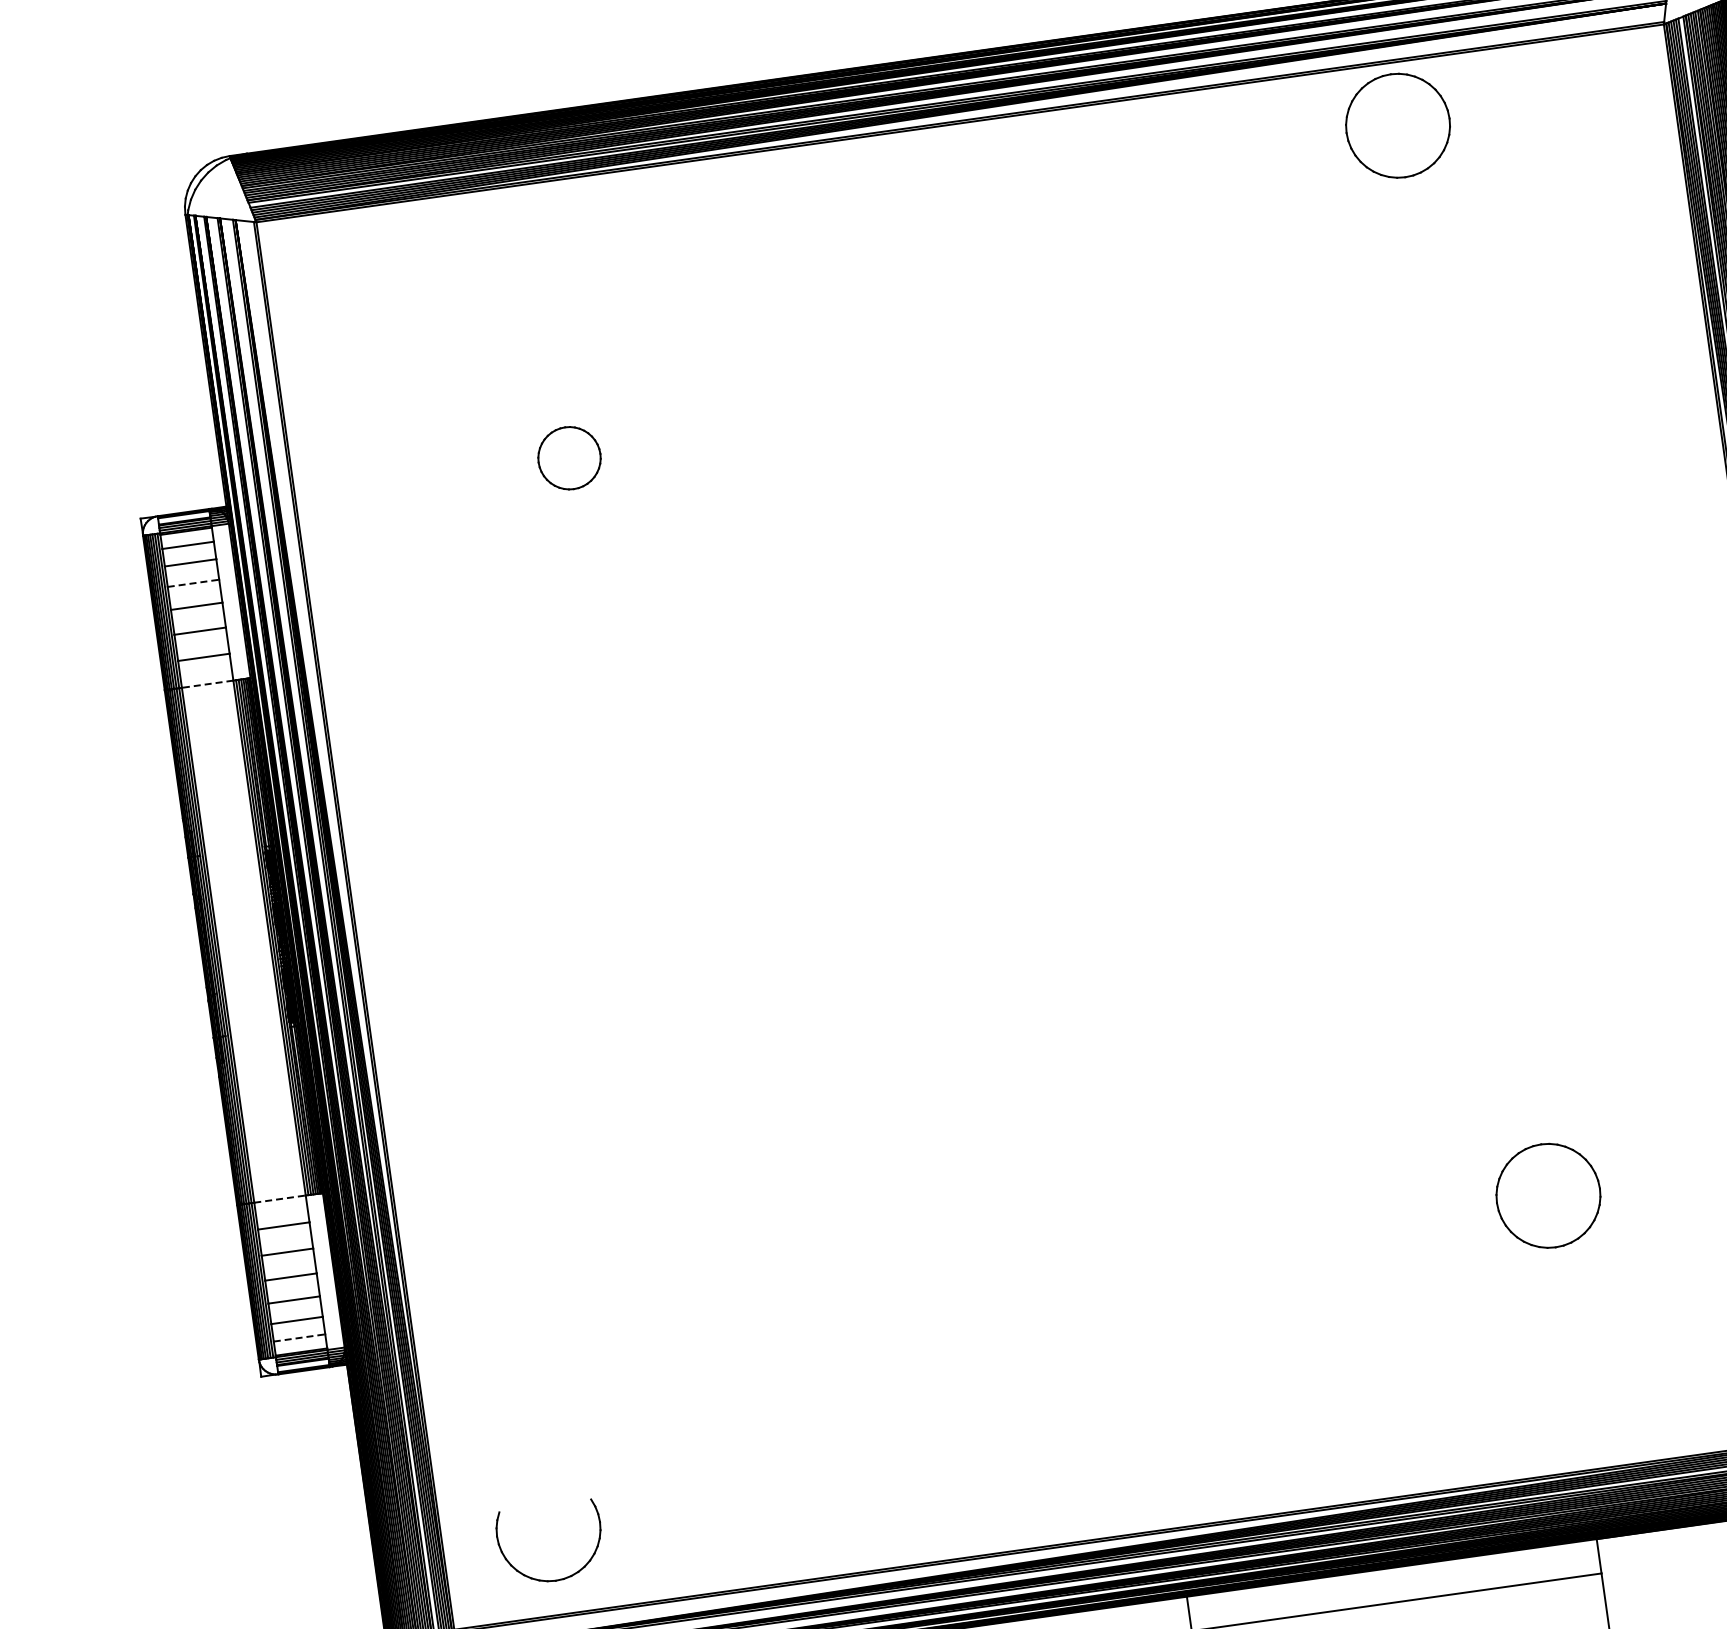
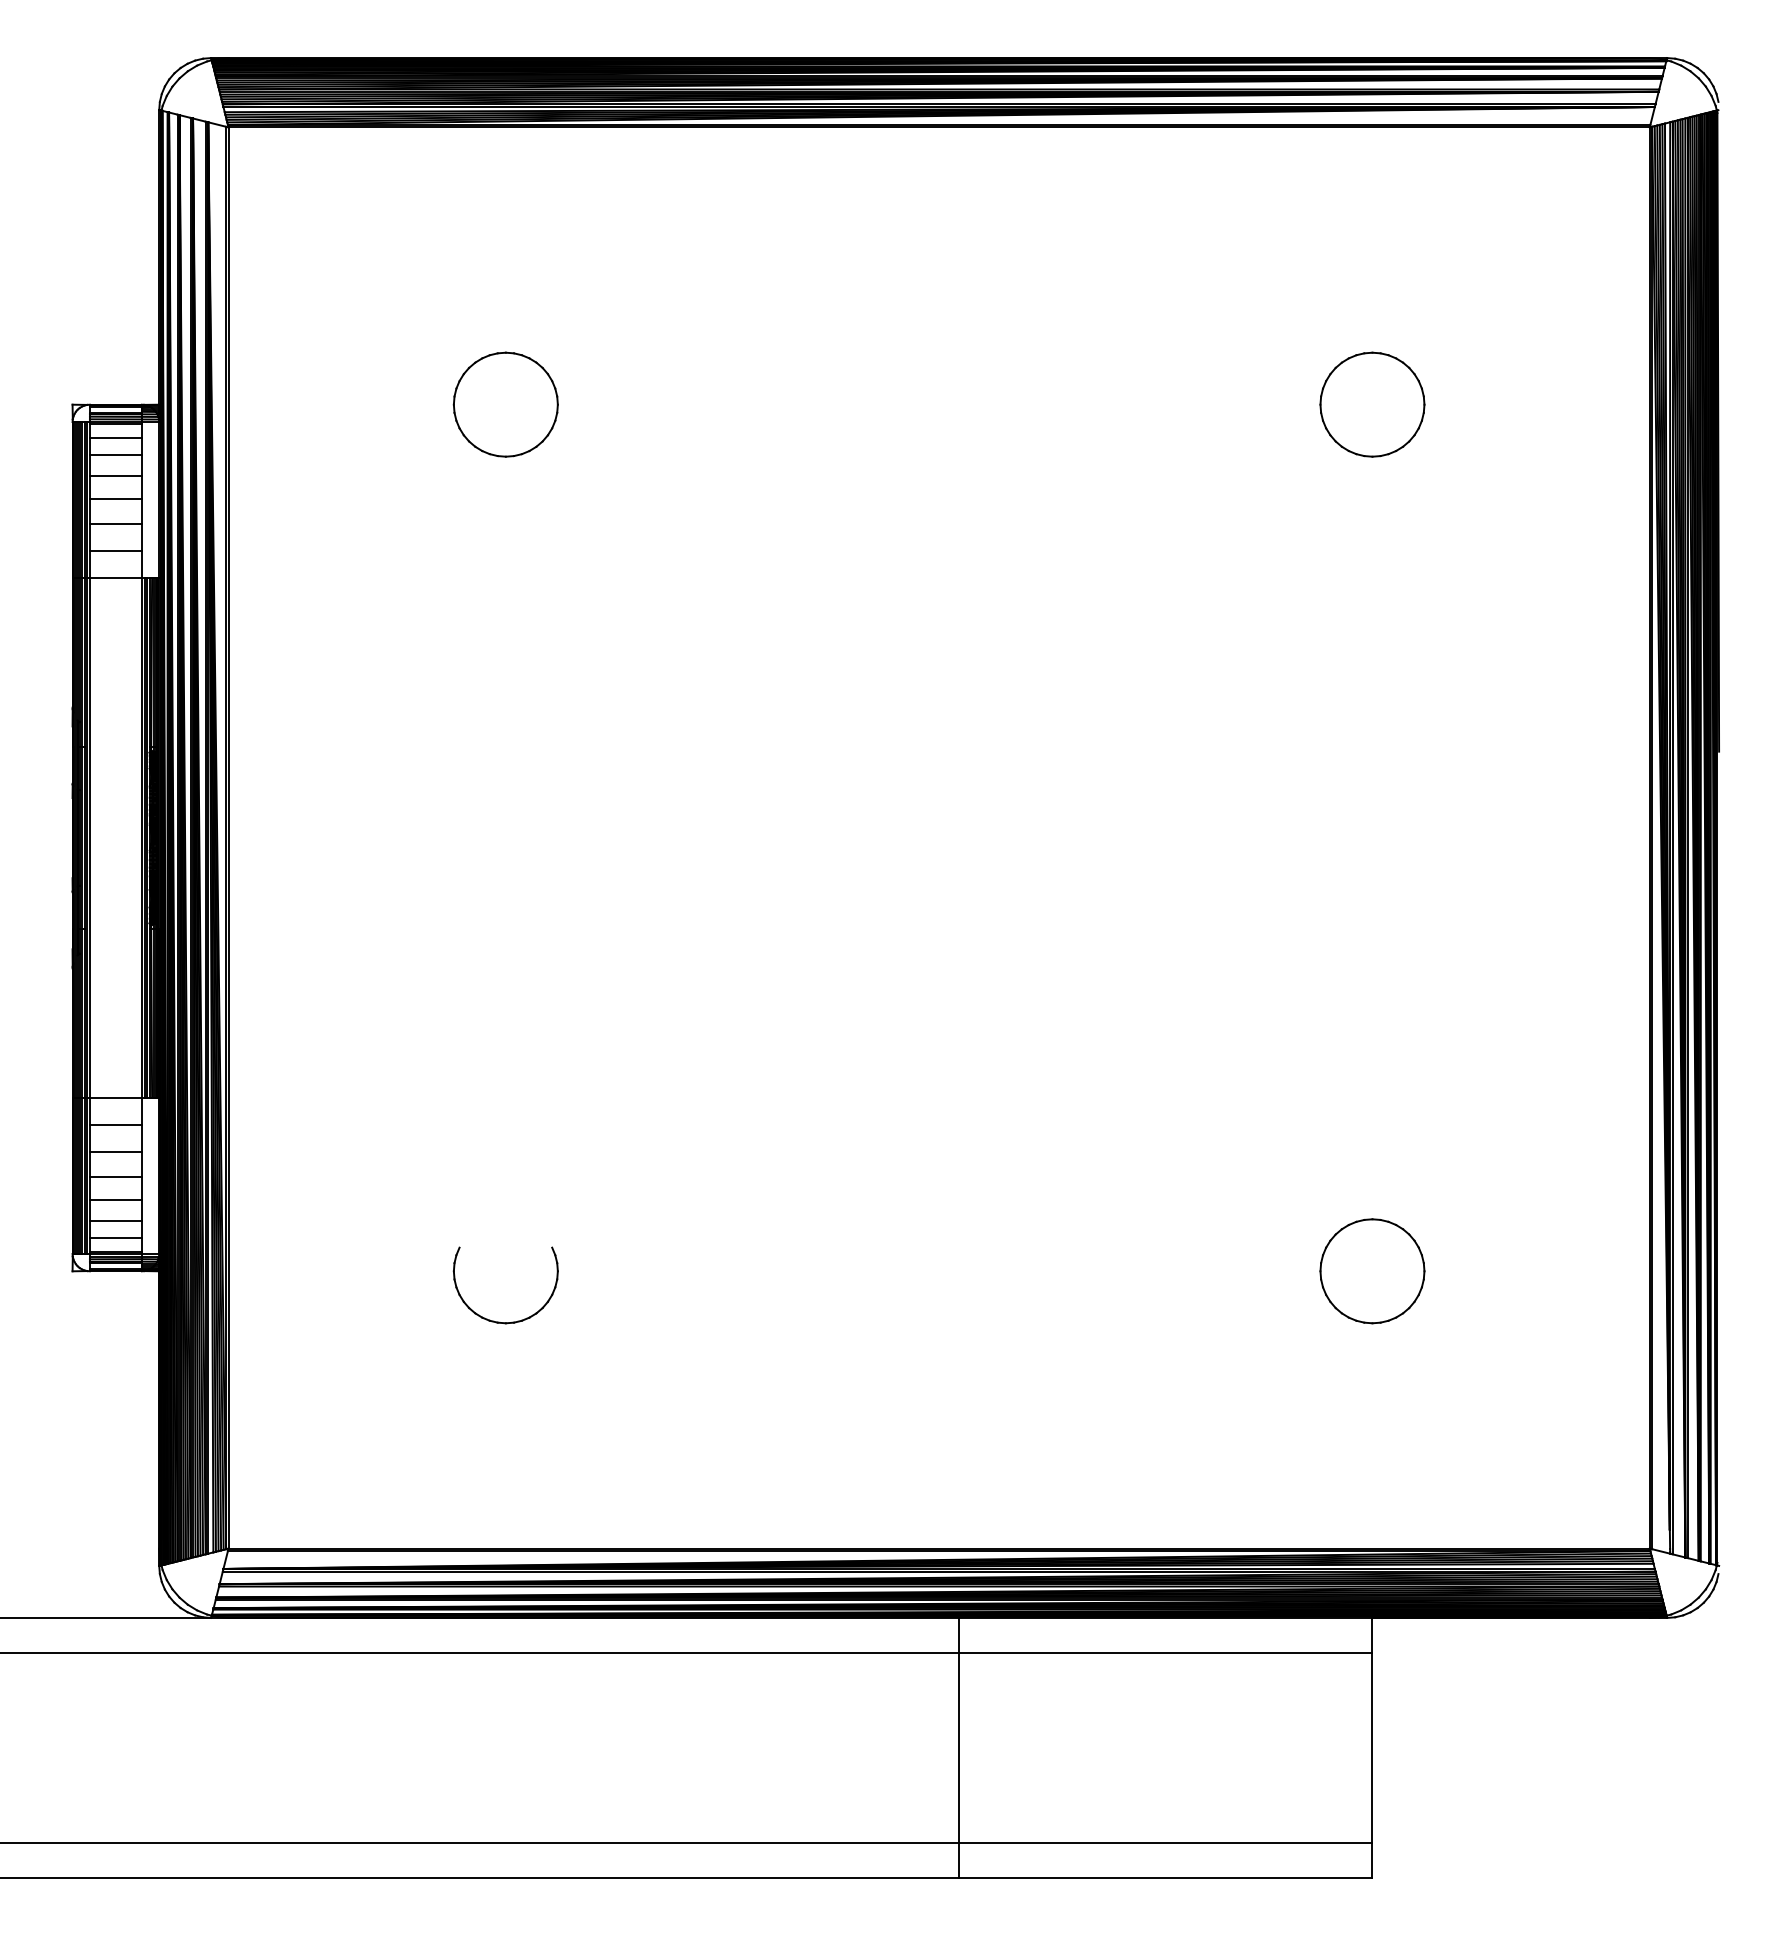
part: (1398, 125) -> (1372, 404), moved
part: (569, 458) -> (505, 404), size x1.67
line: (193, 583) -> (115, 476), dashed -> solid
line: (207, 684) -> (115, 578), dashed -> solid
line: (279, 1198) -> (115, 1097), dashed -> solid
line: (299, 1338) -> (115, 1238), dashed -> solid
part: (549, 1579) -> (499, 1321), moved

